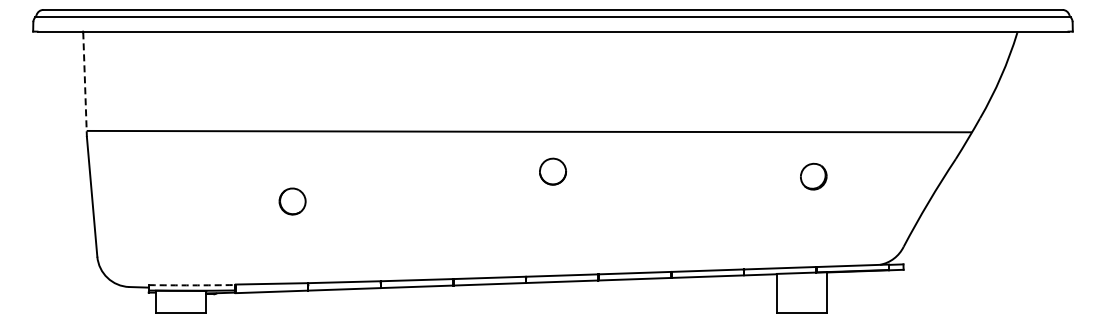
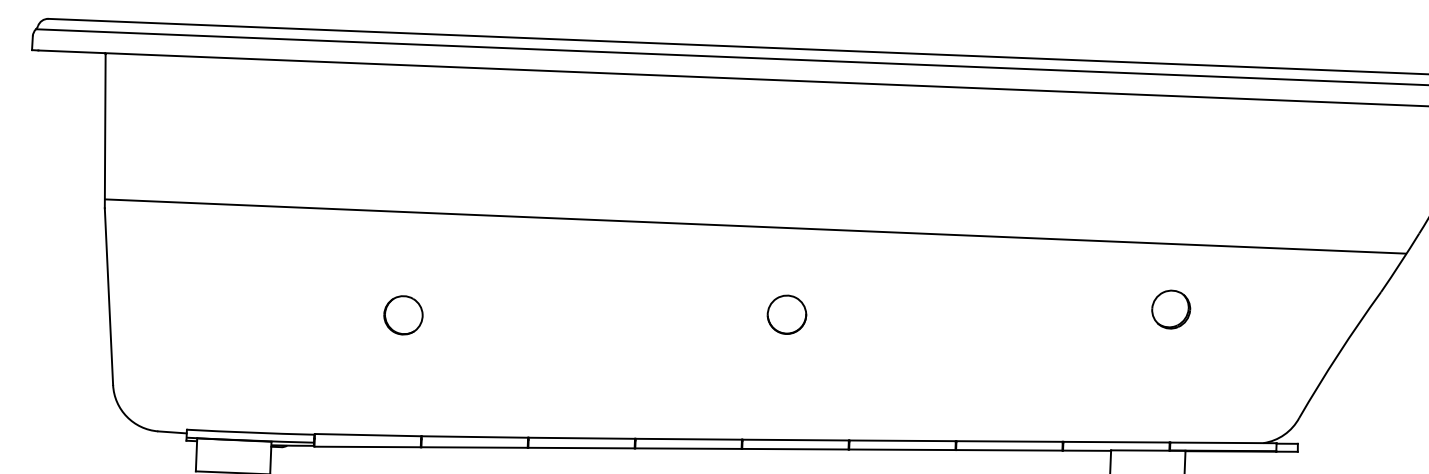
line: (85, 85) -> (105, 132), dashed -> solid
part: (553, 171) -> (787, 314), moved
arc: (192, 285) -> (251, 432), dashed -> solid

